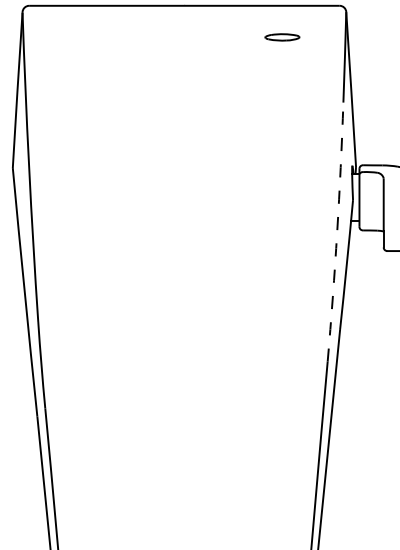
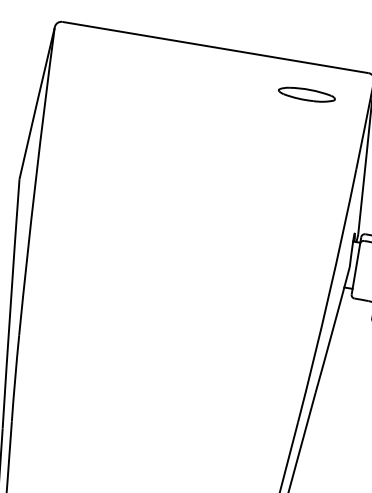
part: (282, 37) -> (307, 94), size x1.67
arc: (337, 232) -> (329, 296), dashed -> solid

